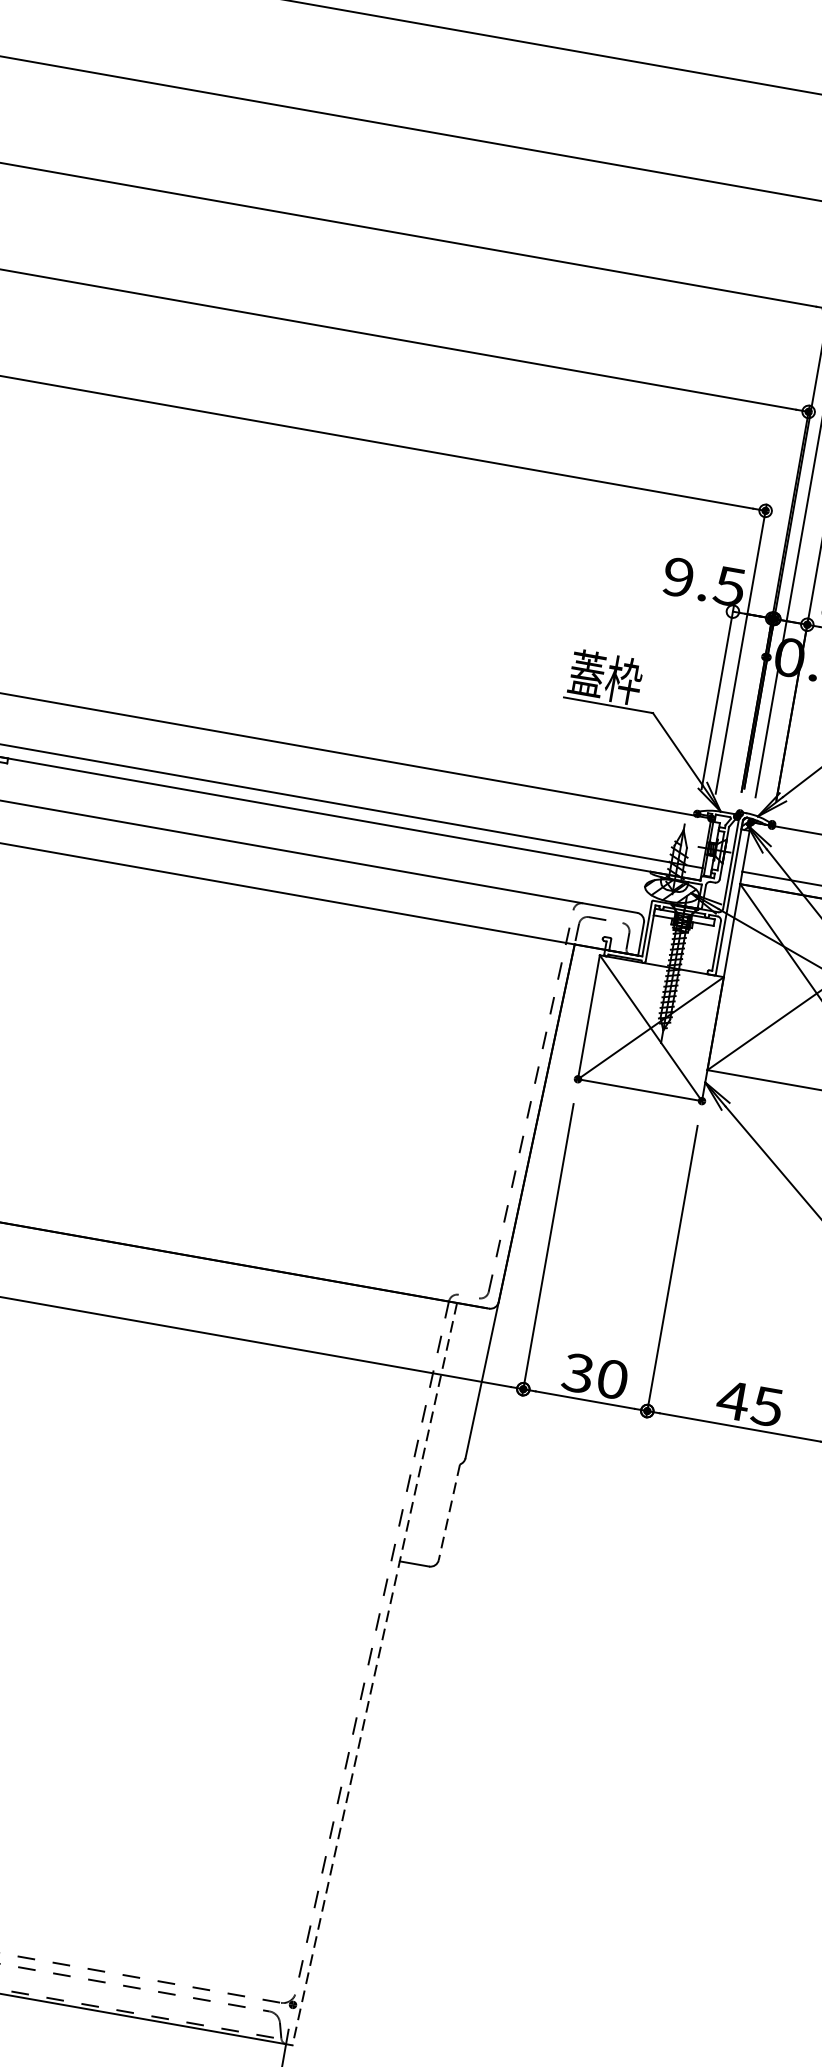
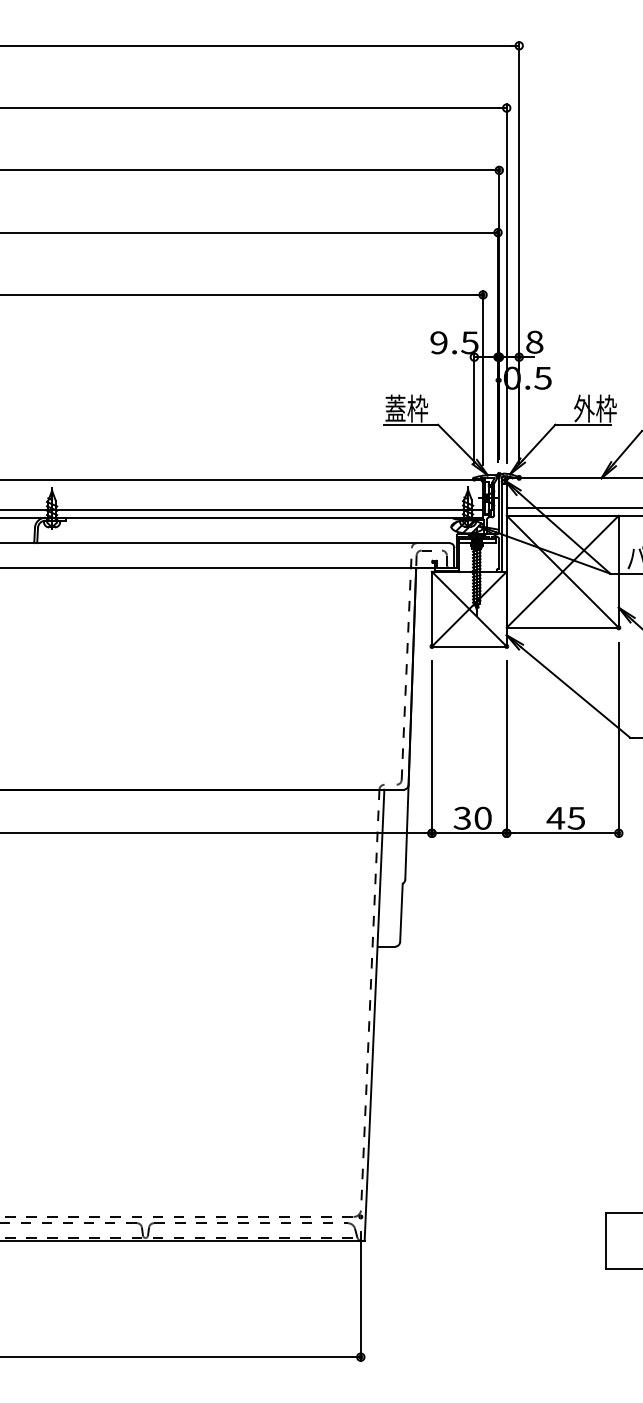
line: (449, 1513) -> (401, 913), dashed -> solid
line: (374, 1674) -> (374, 1015), dashed -> solid

